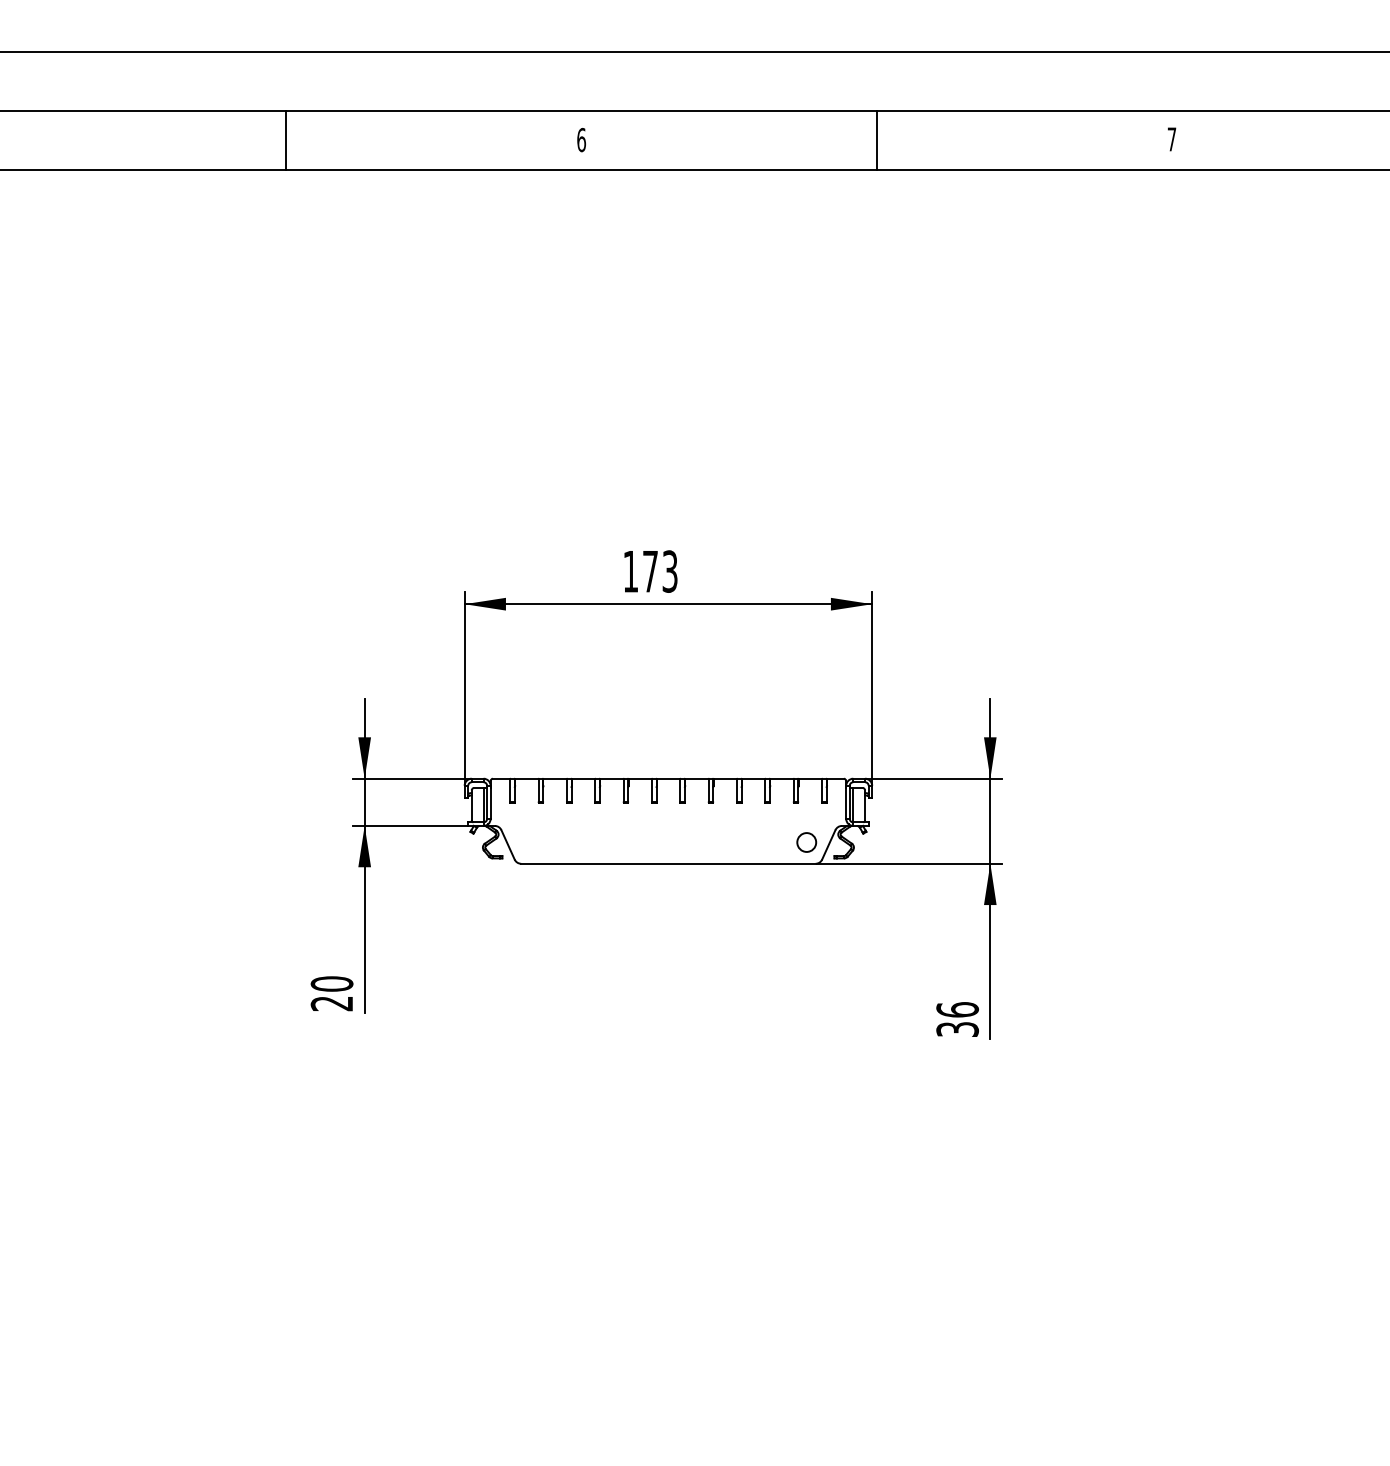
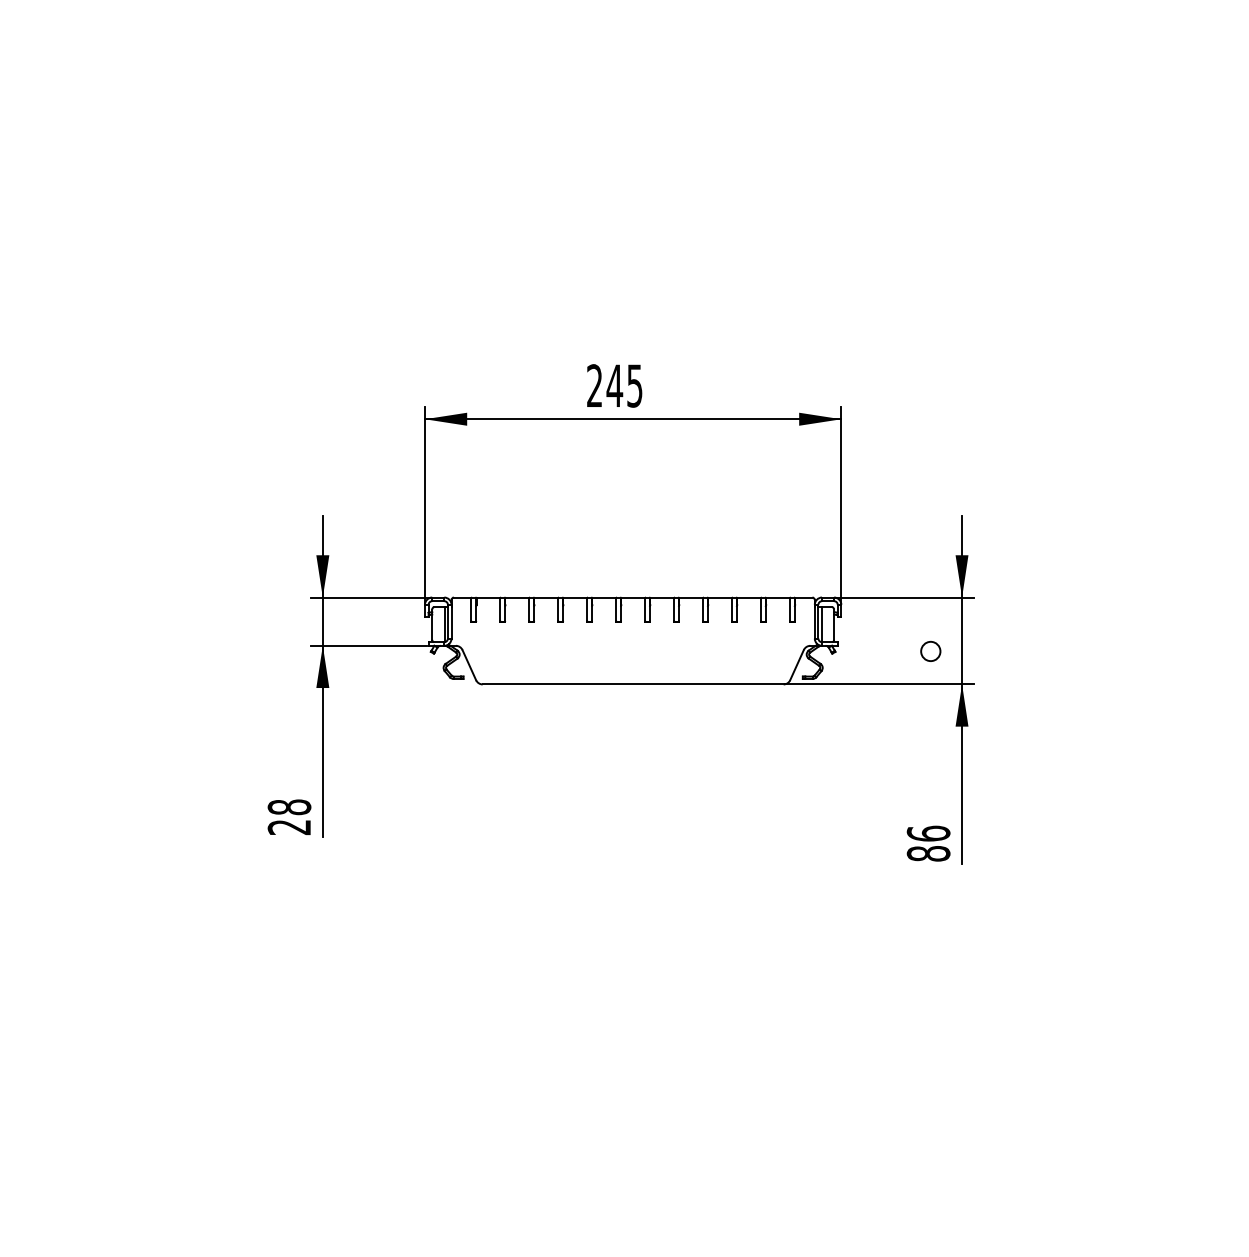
text: (650, 571) -> (614, 385), 173 -> 245
circle: (806, 842) -> (930, 651), moved
text: (332, 983) -> (289, 806), 20 -> 28
text: (957, 1029) -> (928, 853), 36 -> 86

